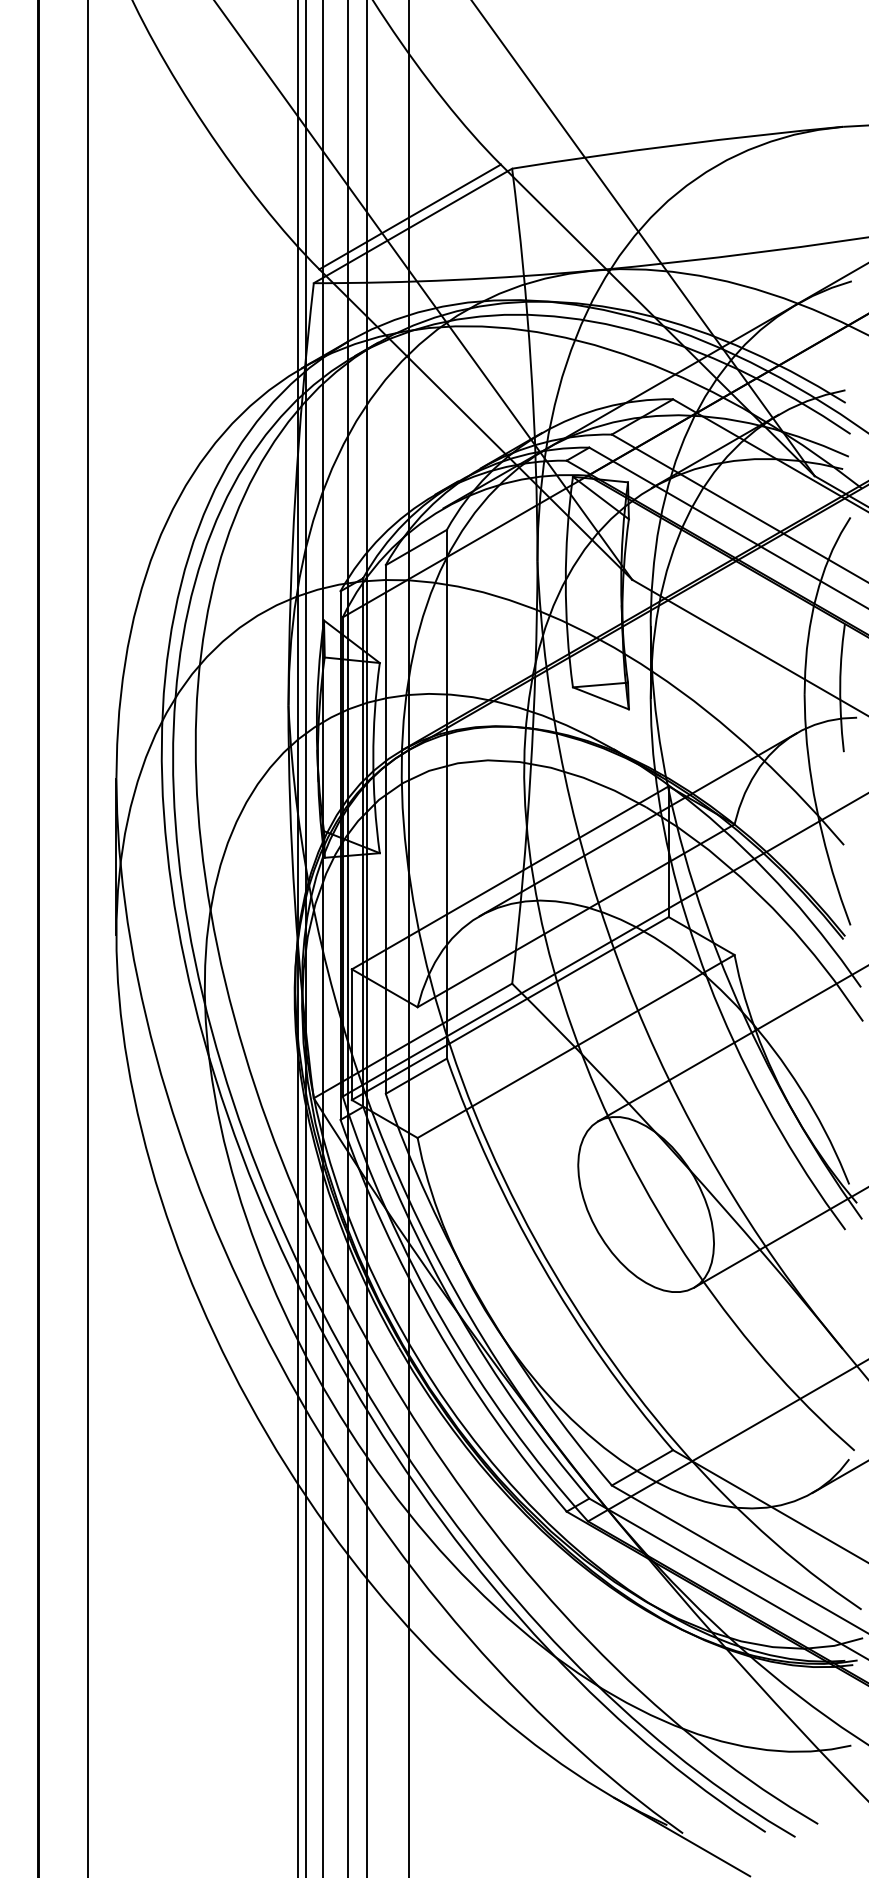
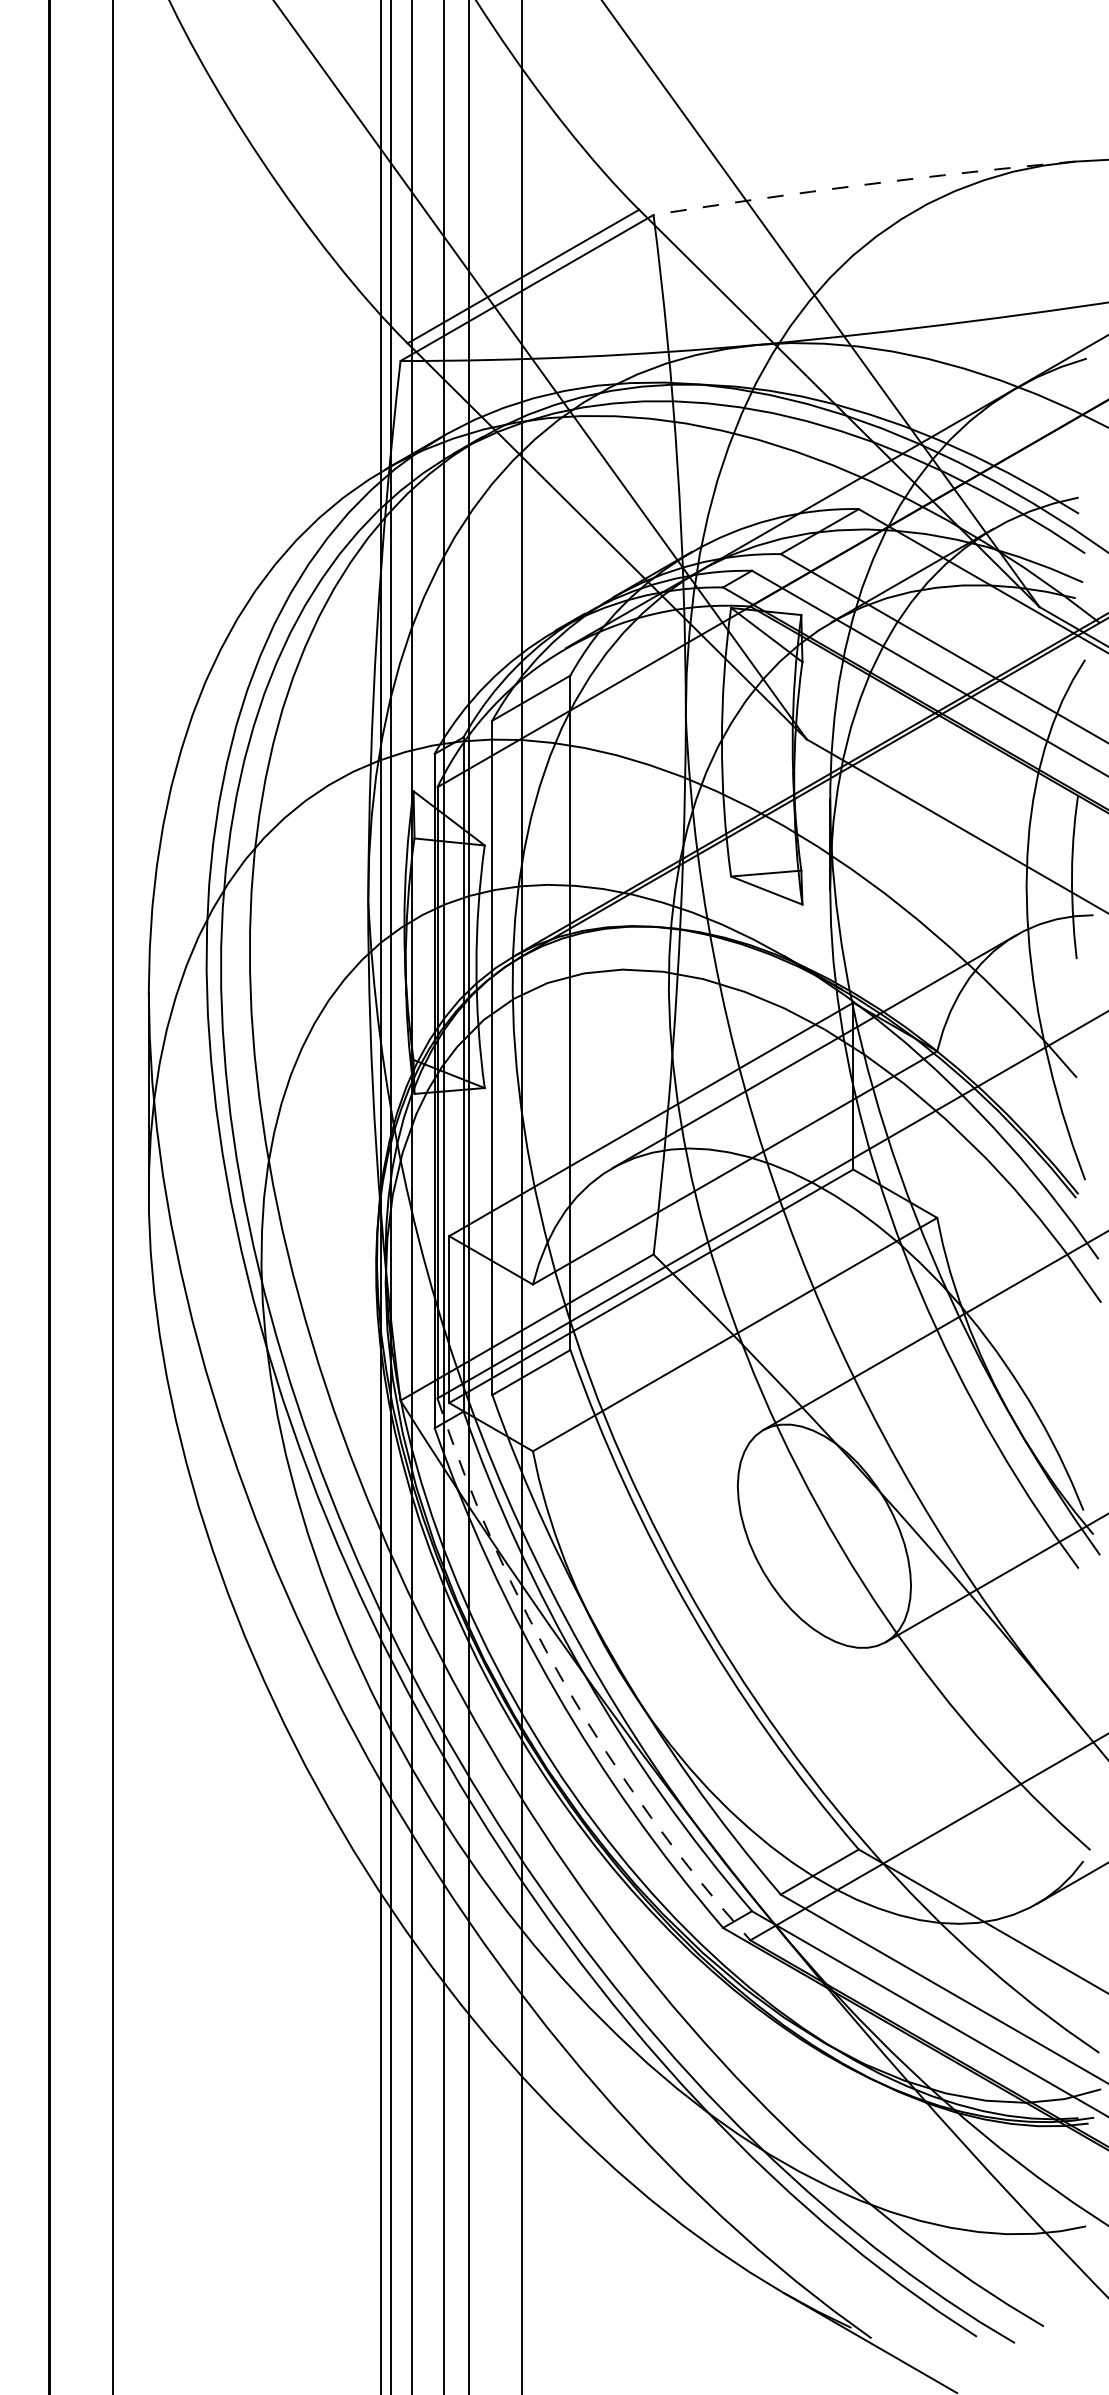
arc: (677, 144) -> (864, 184), solid -> dashed
arc: (443, 1321) -> (565, 1685), solid -> dashed

